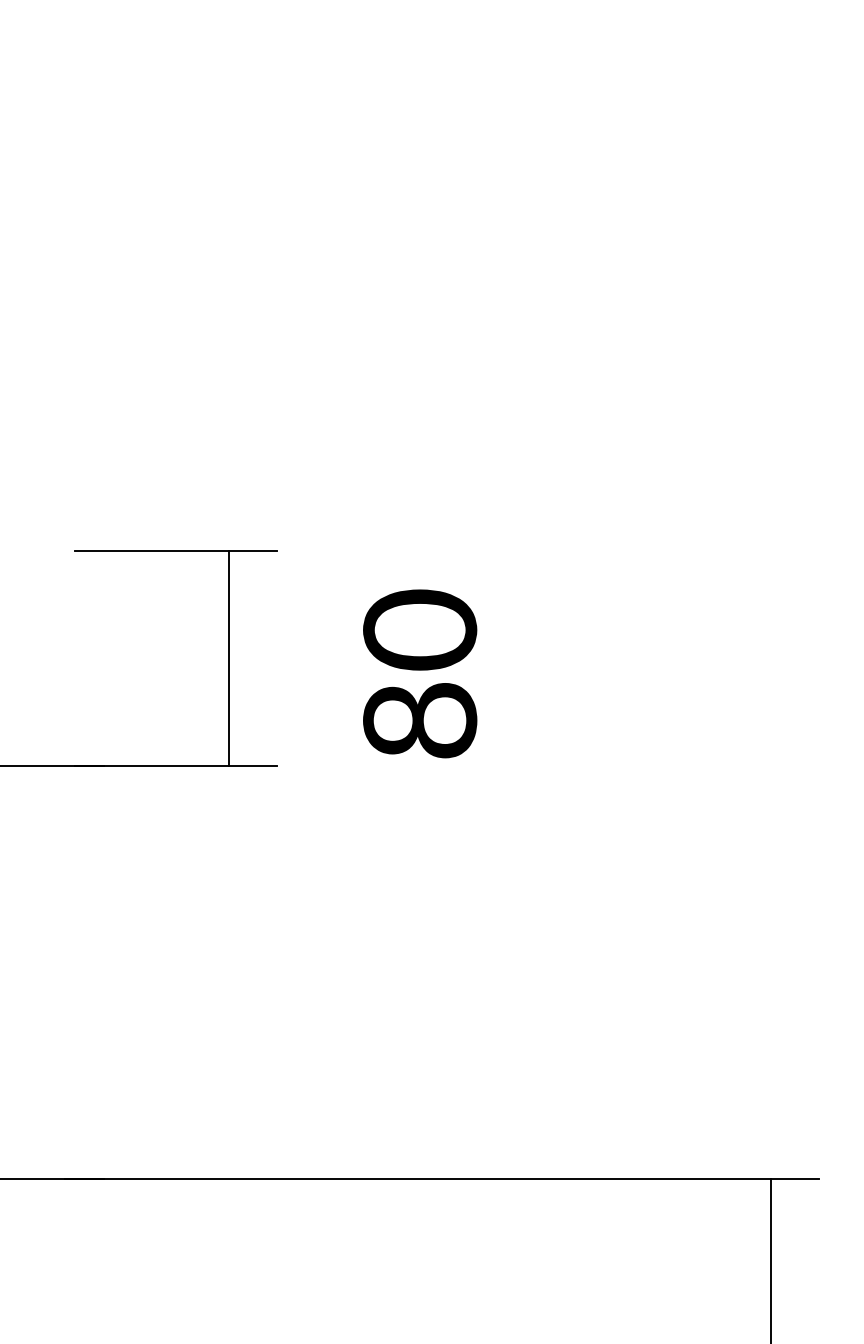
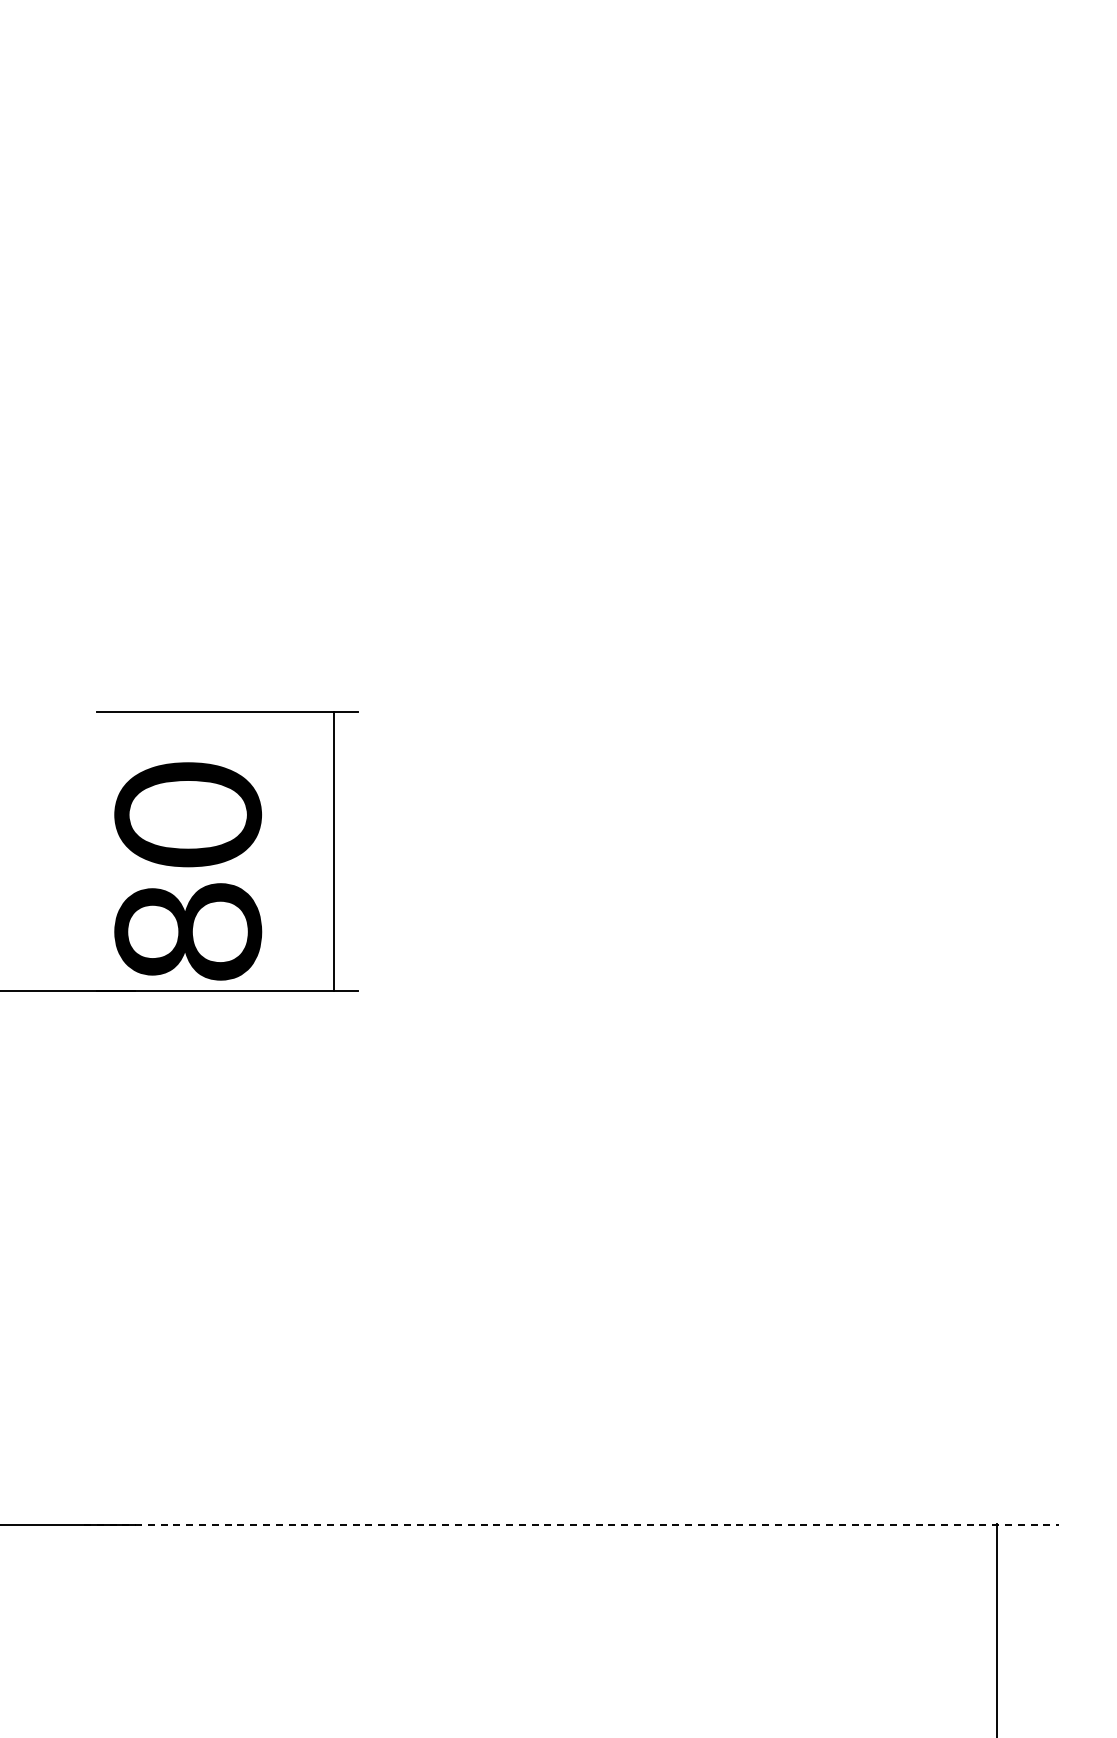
line: (229, 658) -> (334, 851), moved
text: (420, 673) -> (188, 871), moved
line: (442, 1178) -> (571, 1524), solid -> dashed

